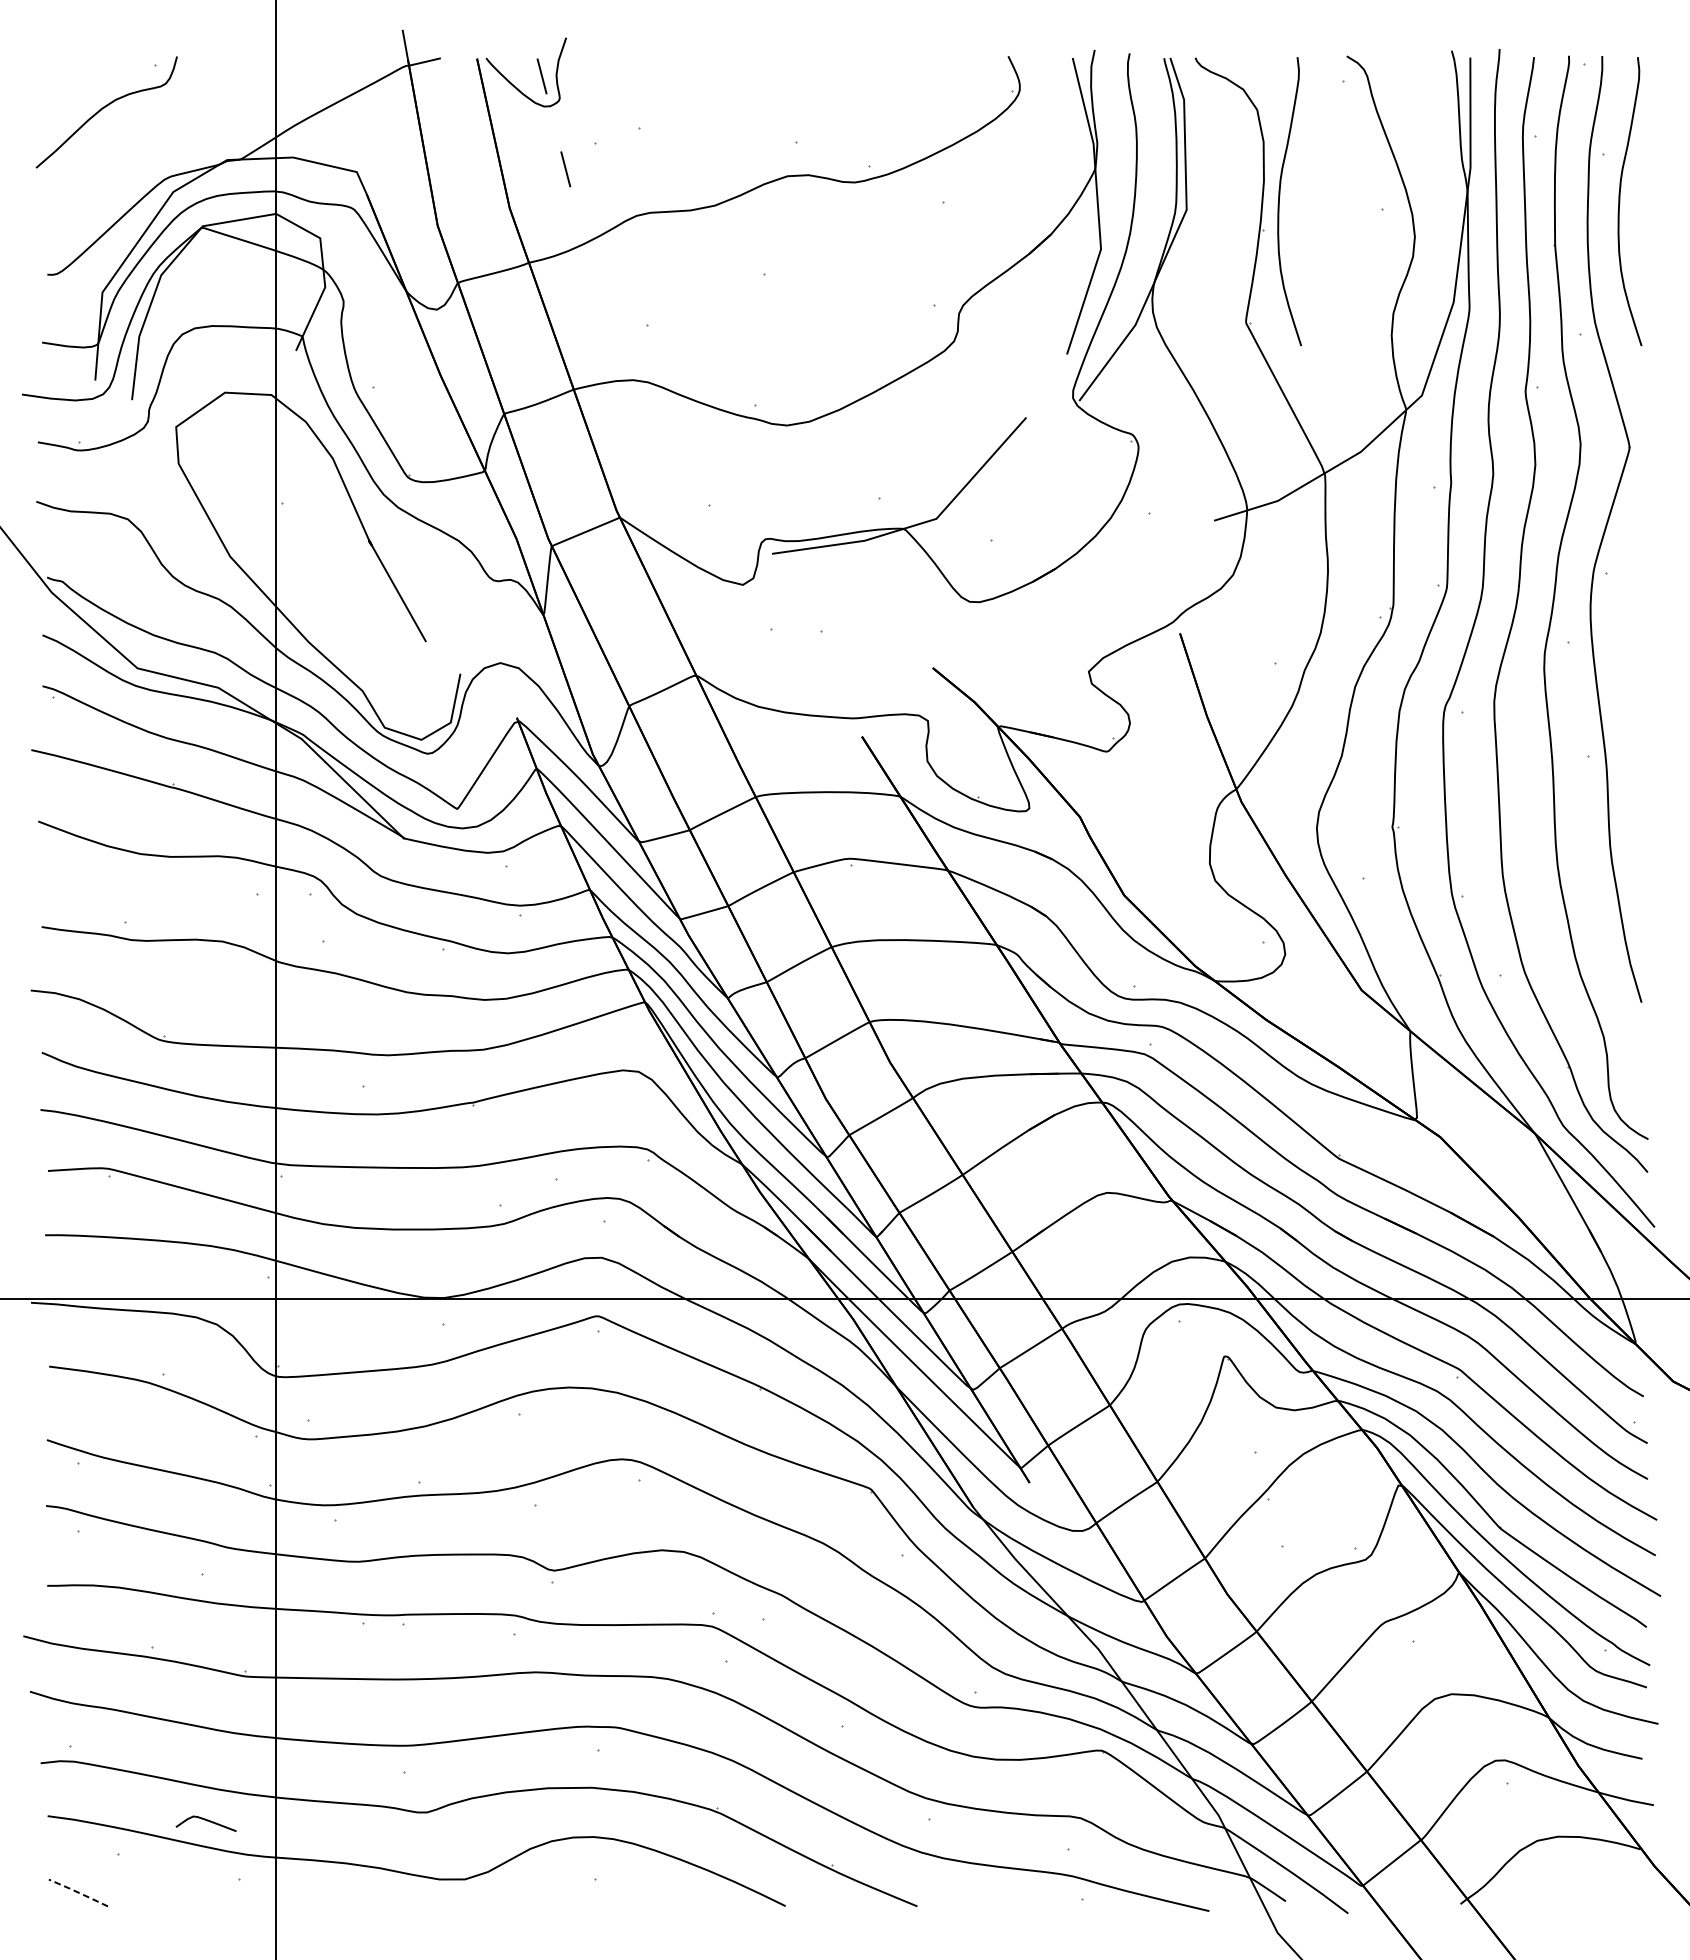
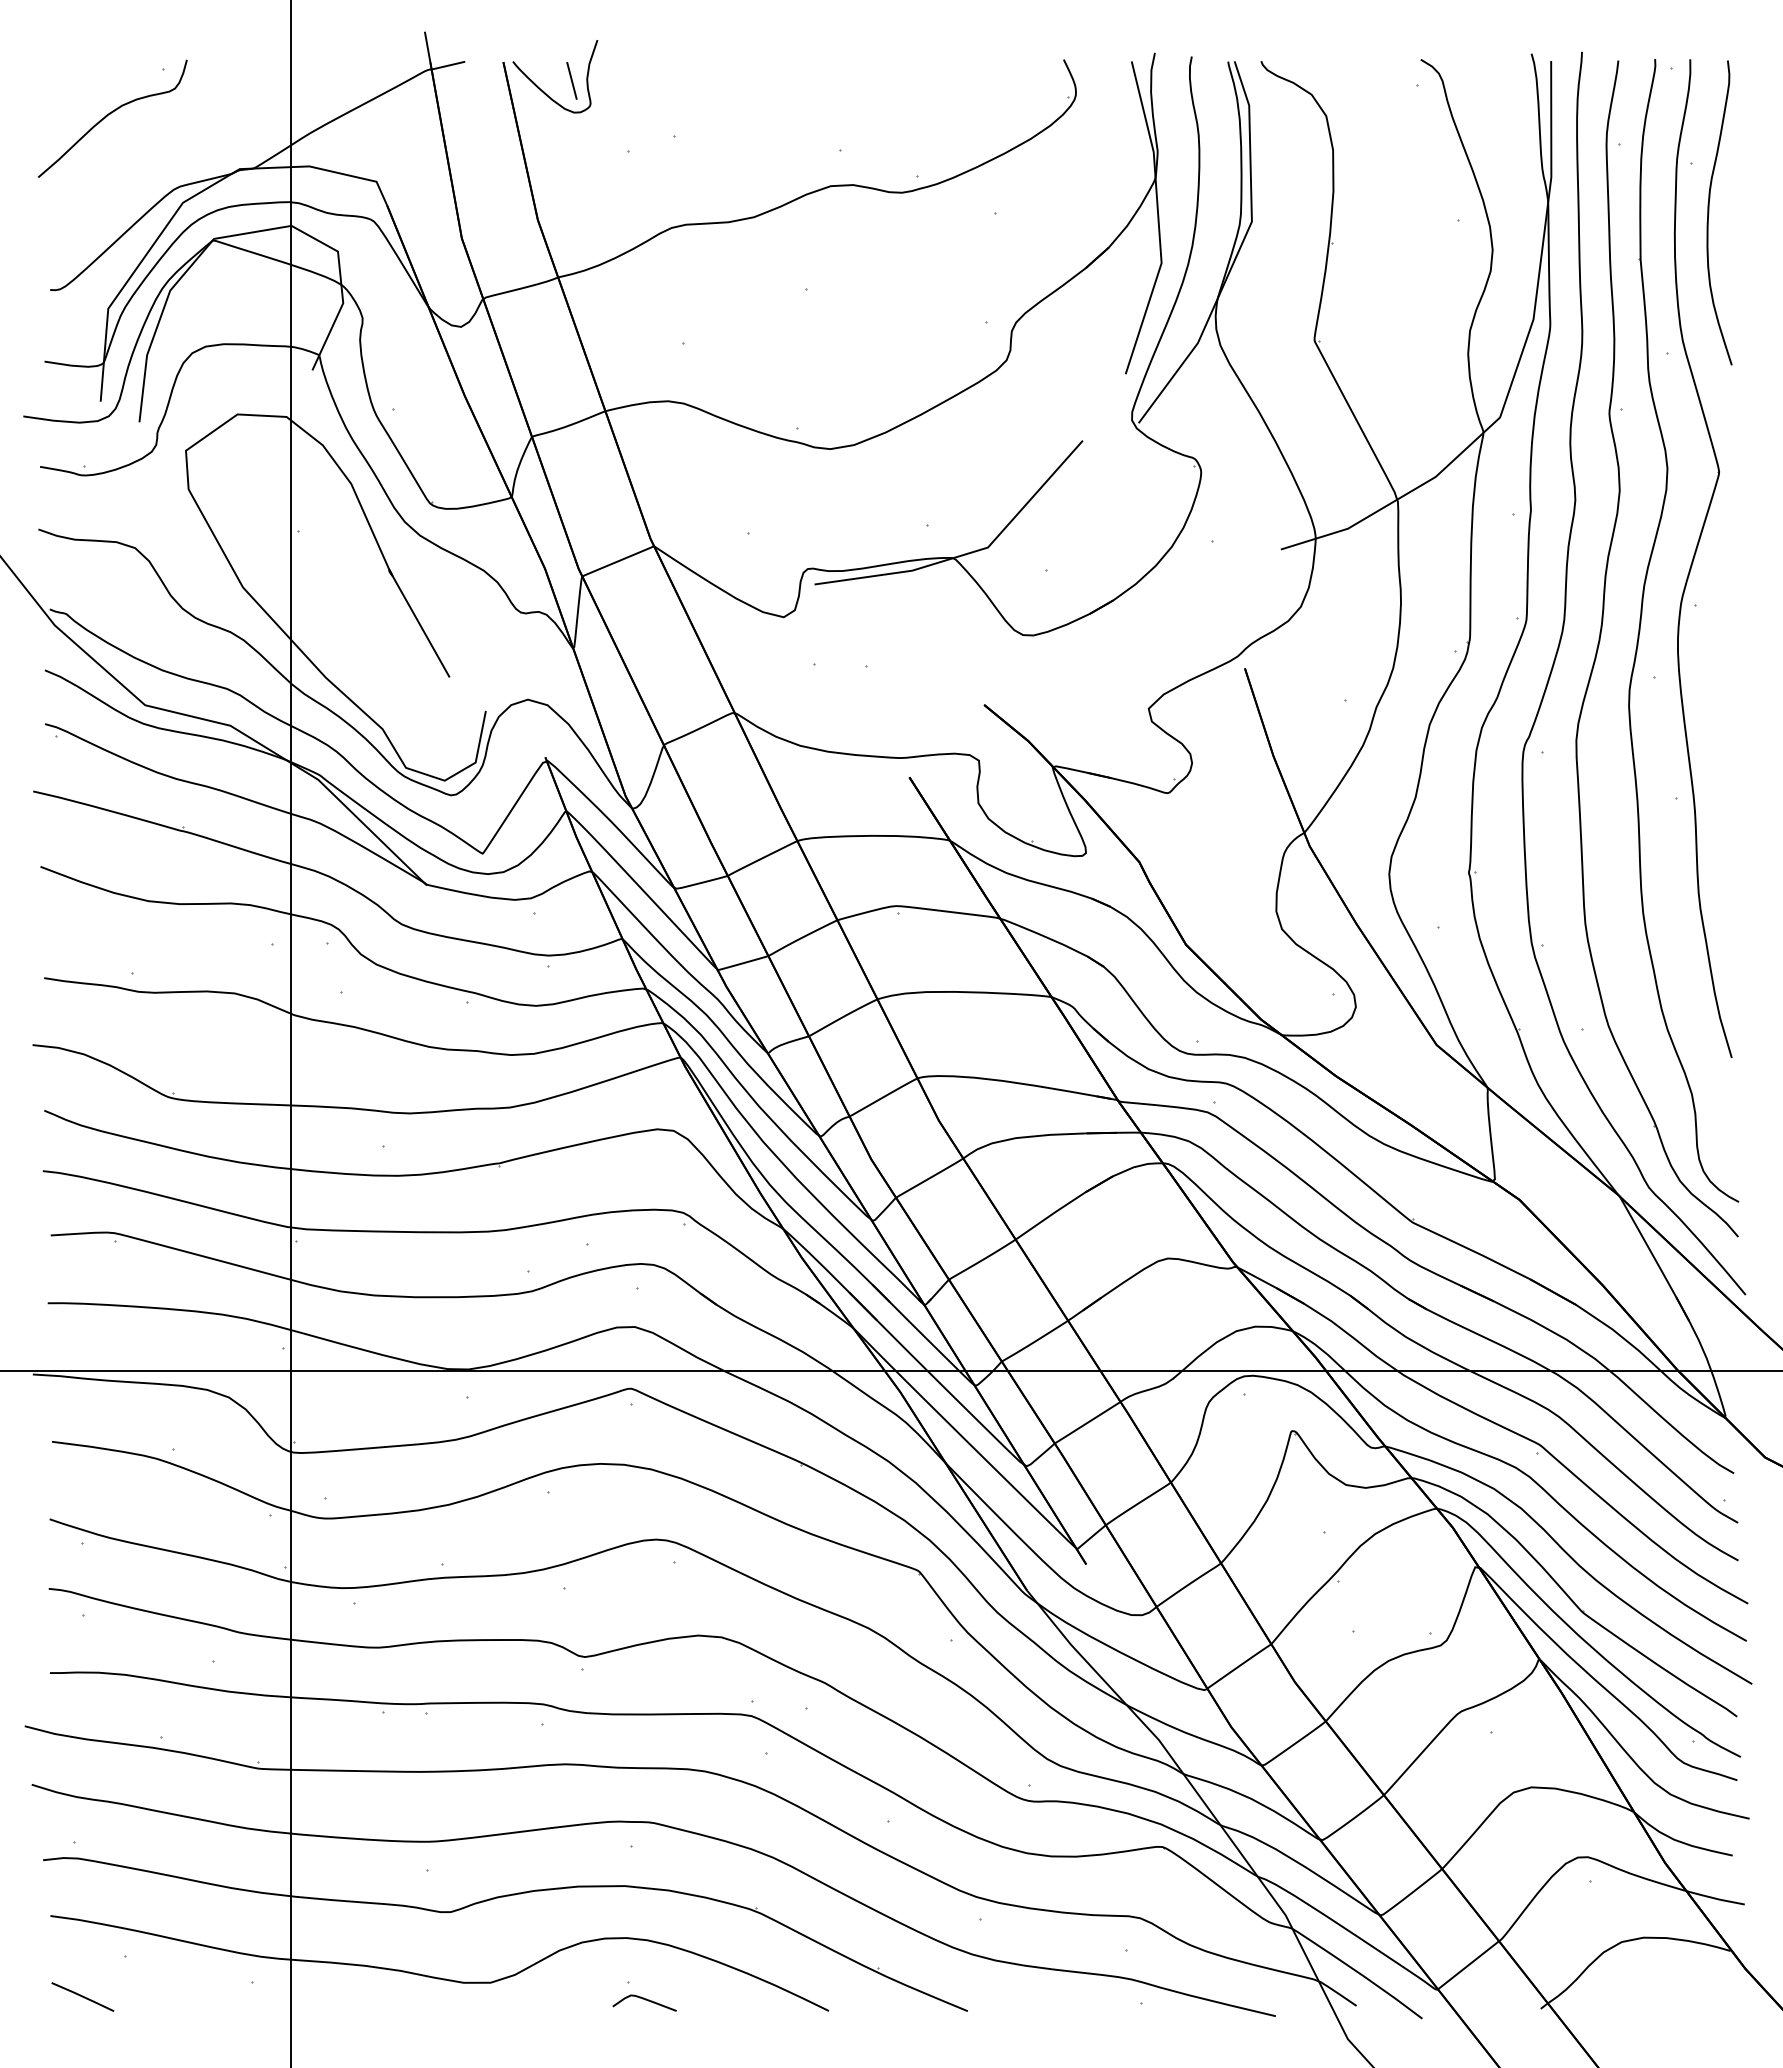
line: (565, 168) -> (596, 178), removed
curve: (1280, 201) -> (1350, 212), removed
curve: (206, 1821) -> (645, 2000), moved
line: (78, 1892) -> (82, 1996), dashed -> solid

